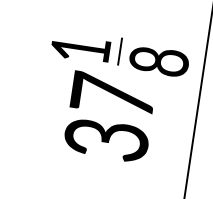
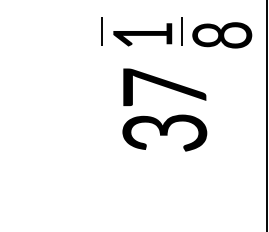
line: (40, 39) -> (101, 31), added
text: (109, 116) -> (164, 109), moved

